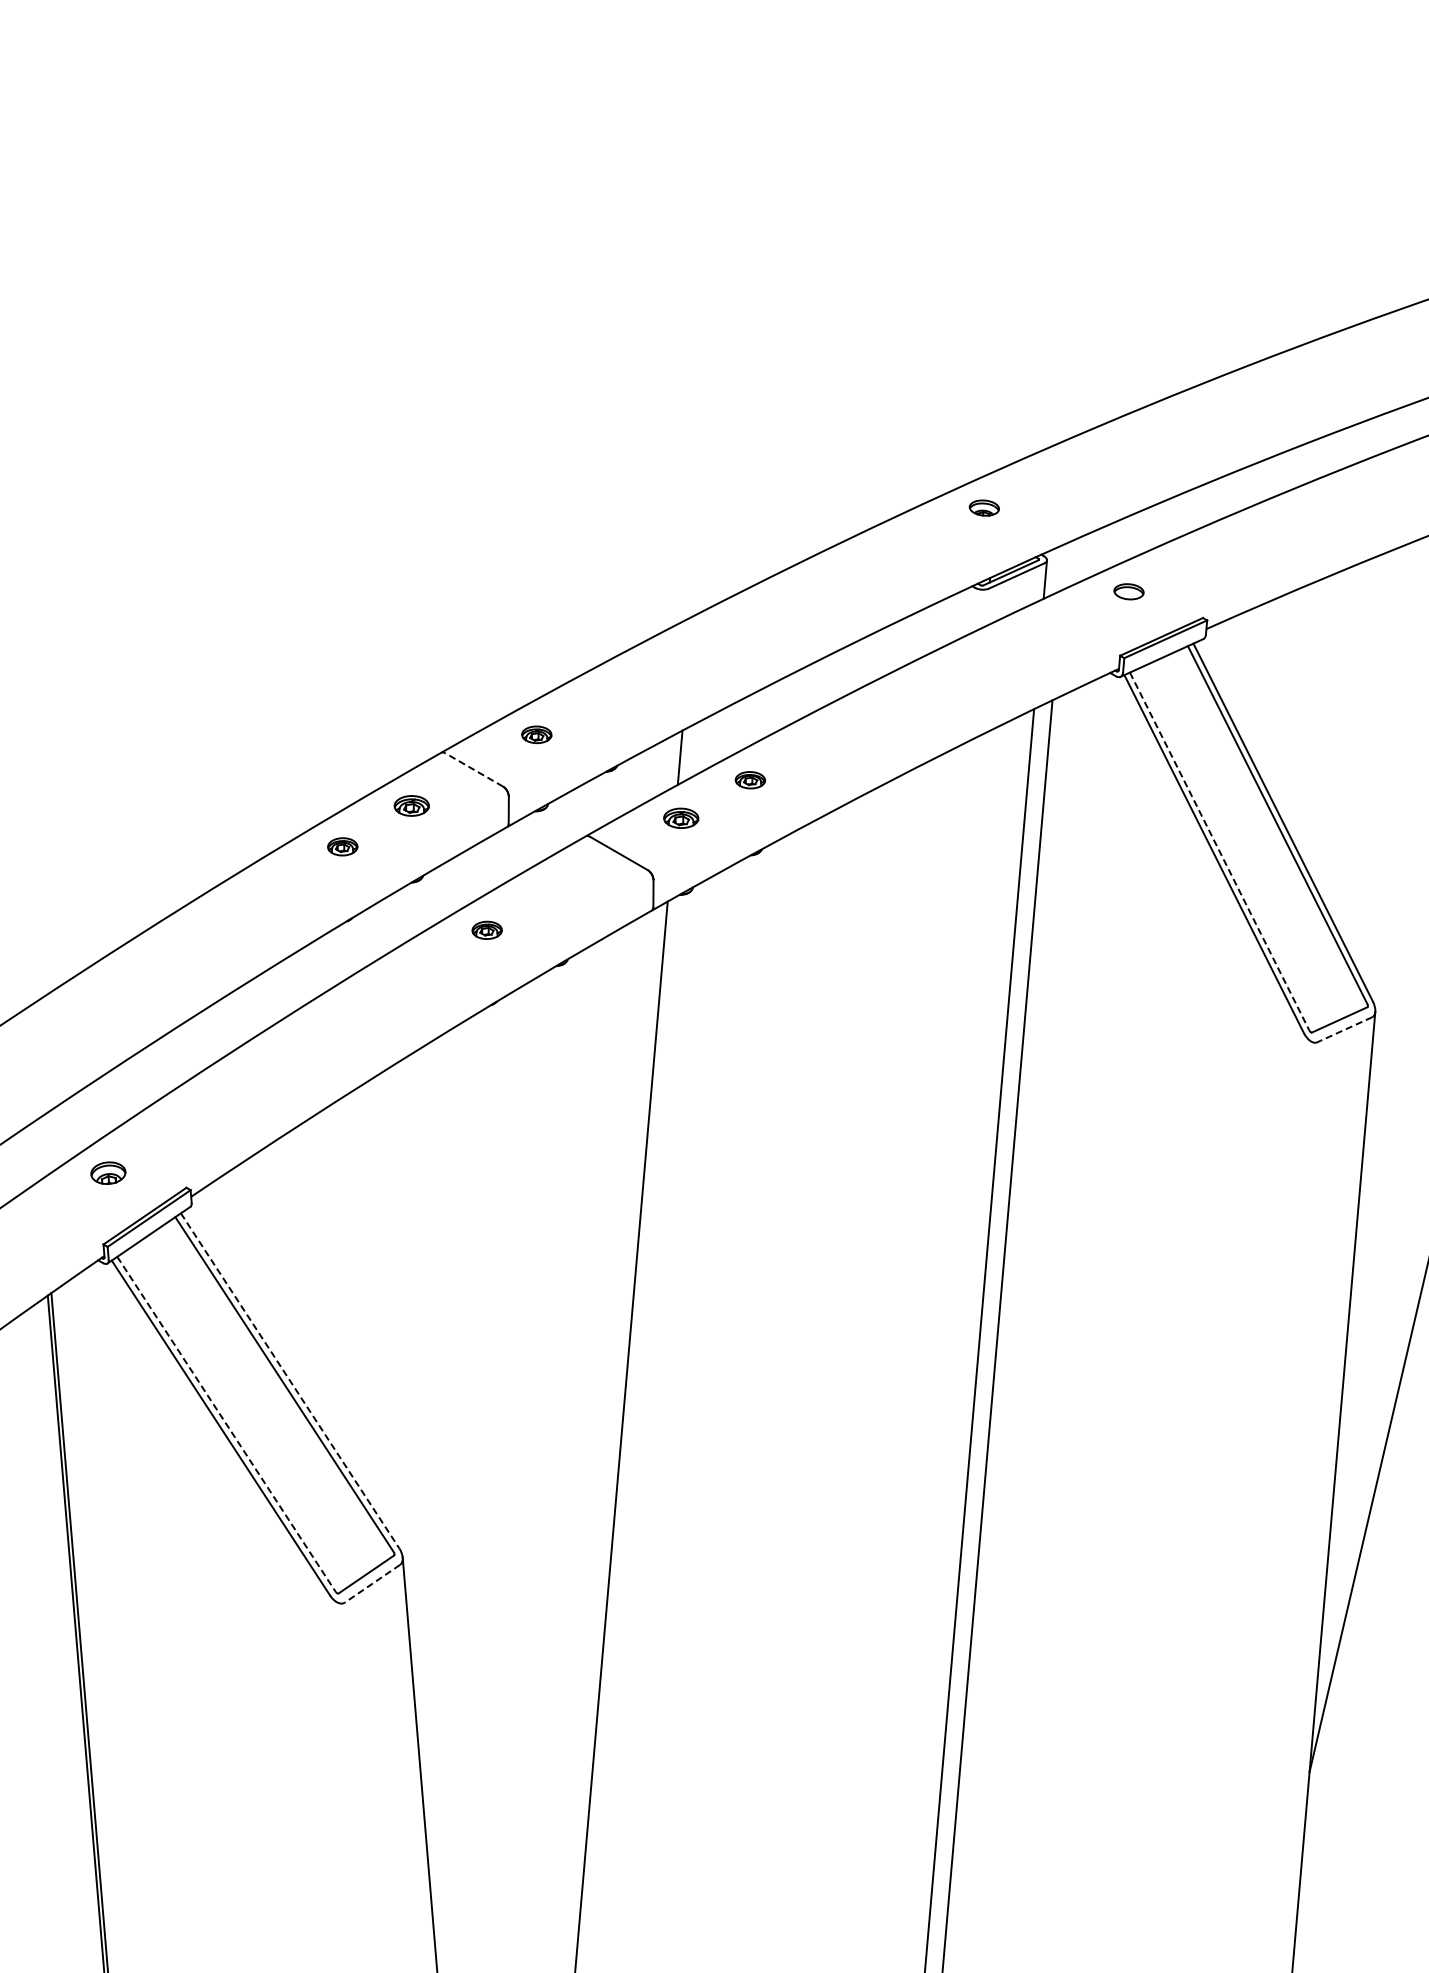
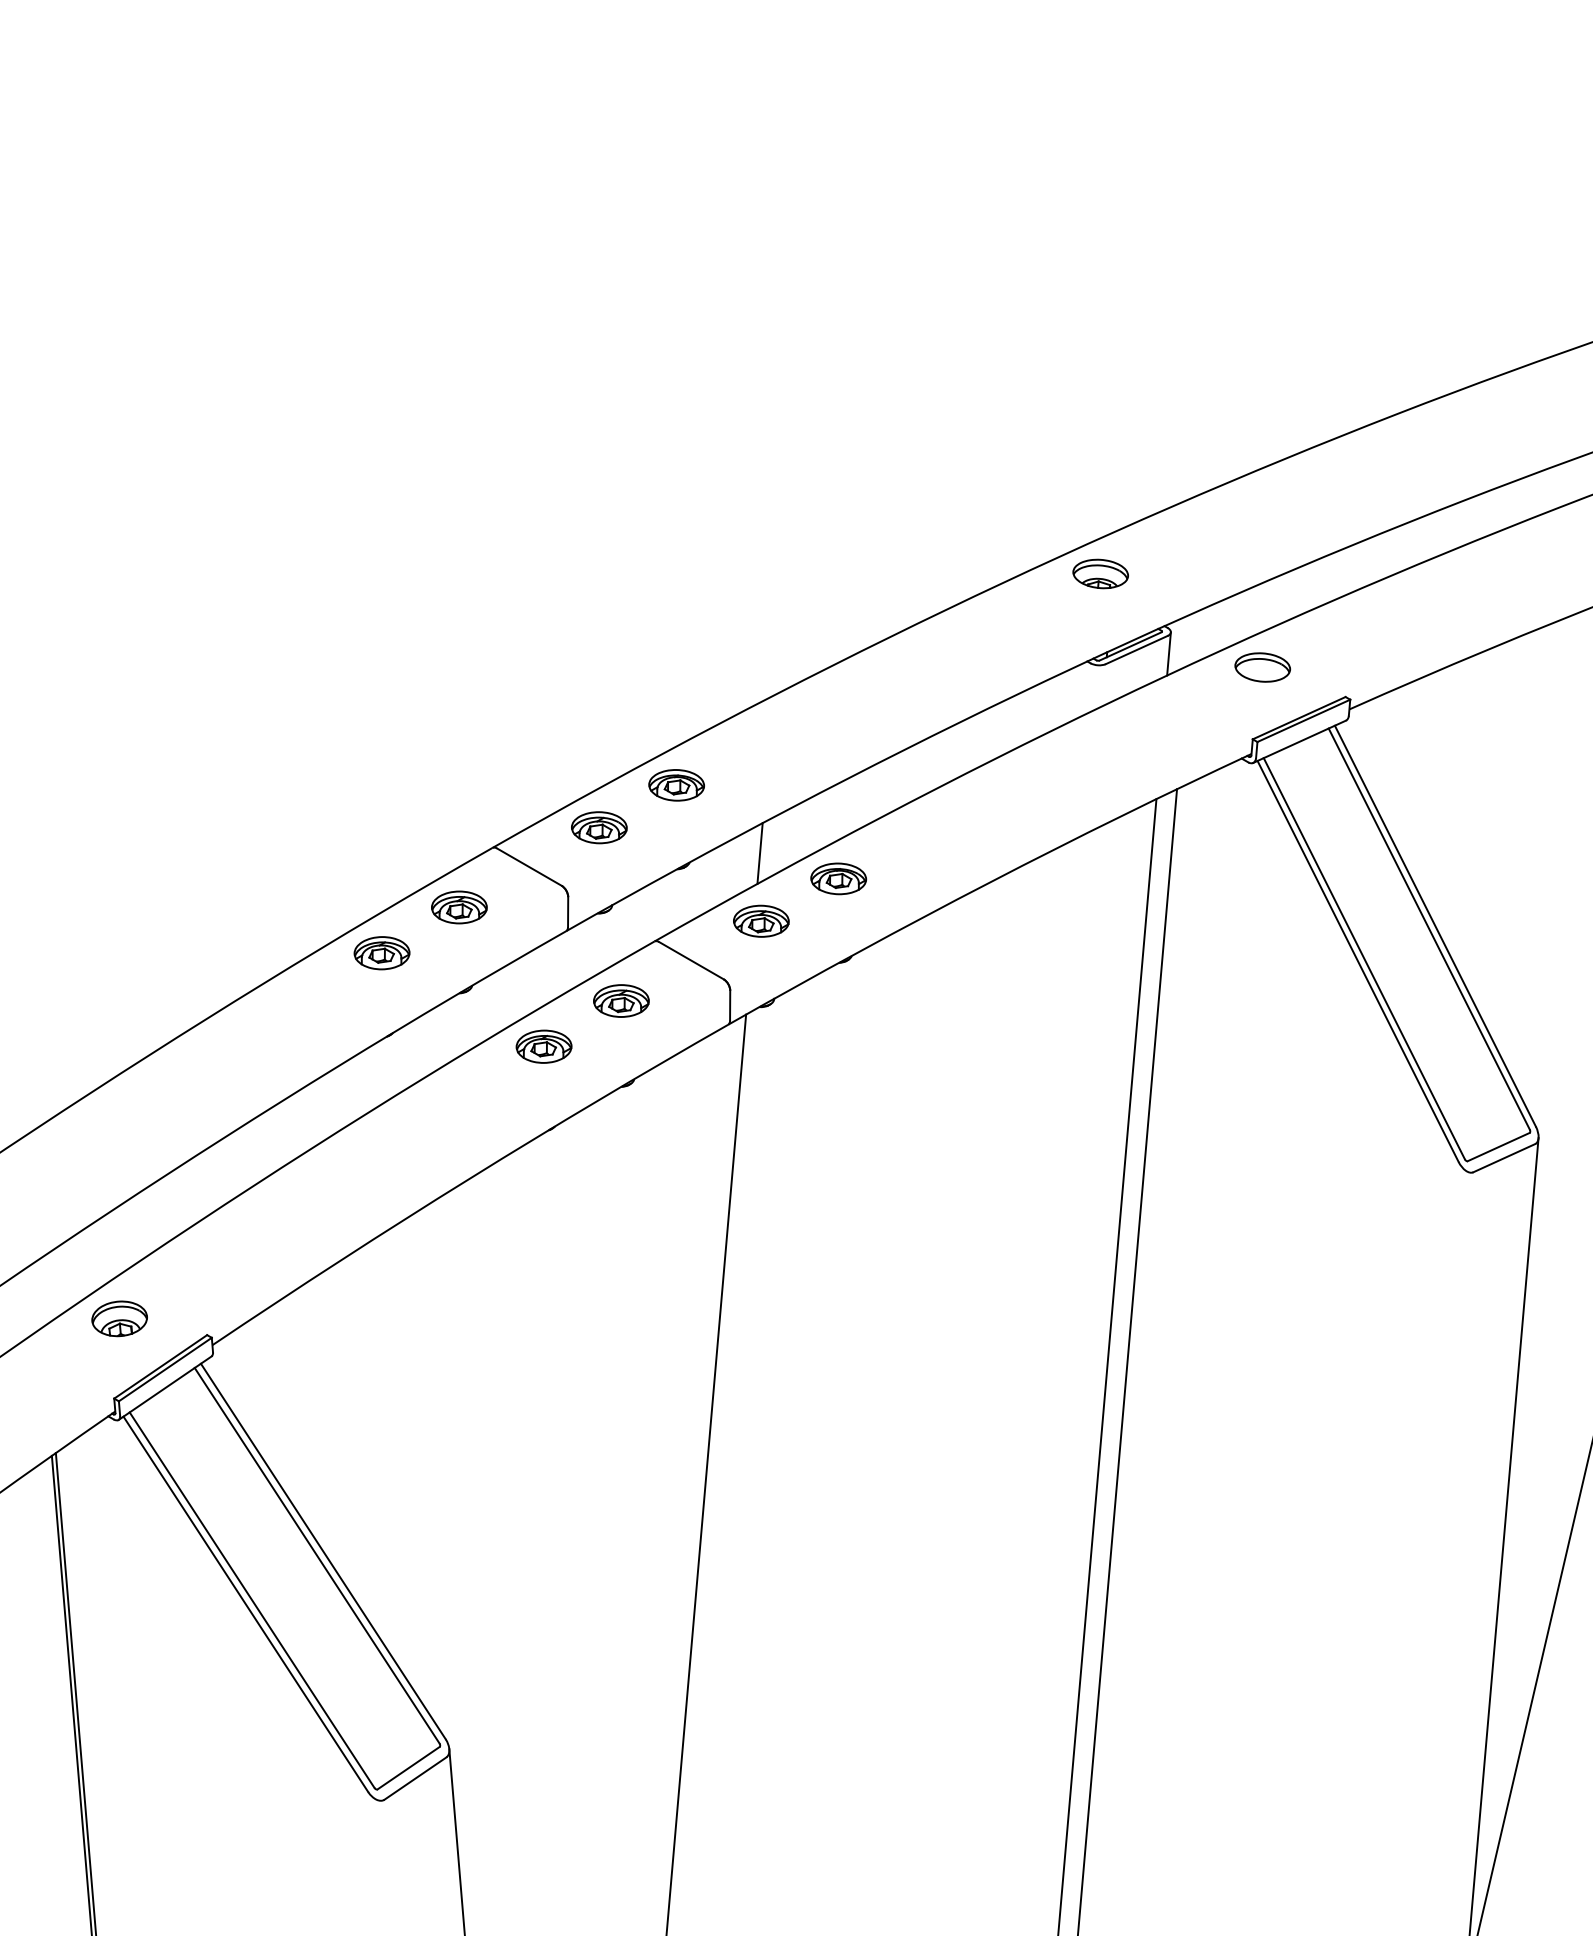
part: (984, 507) -> (1100, 573), size x1.67
part: (1128, 591) -> (1262, 667), size x1.67
part: (605, 696) -> (676, 784), added
part: (536, 734) -> (599, 827), size x1.67
line: (473, 769) -> (528, 866), dashed -> solid
part: (750, 779) -> (838, 877), size x1.67
part: (411, 805) -> (459, 906), size x1.43
part: (680, 818) -> (760, 921), size x1.43
part: (342, 846) -> (381, 952), size x1.67
line: (1219, 852) -> (1364, 959), dashed -> solid
part: (556, 889) -> (621, 1001), added
part: (486, 930) -> (543, 1046), size x1.67
line: (1344, 1030) -> (1504, 1158), dashed -> solid
part: (108, 1172) -> (119, 1317), size x1.43
line: (290, 1381) -> (323, 1552), dashed -> solid
line: (226, 1424) -> (251, 1600), dashed -> solid
line: (372, 1584) -> (415, 1779), dashed -> solid

